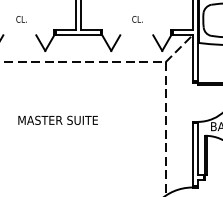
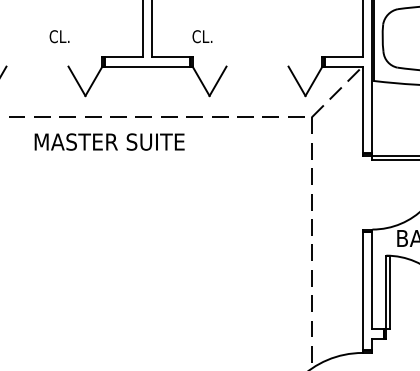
text: (21, 19) -> (59, 36), moved
text: (137, 19) -> (202, 36), moved
text: (57, 119) -> (108, 140), moved

